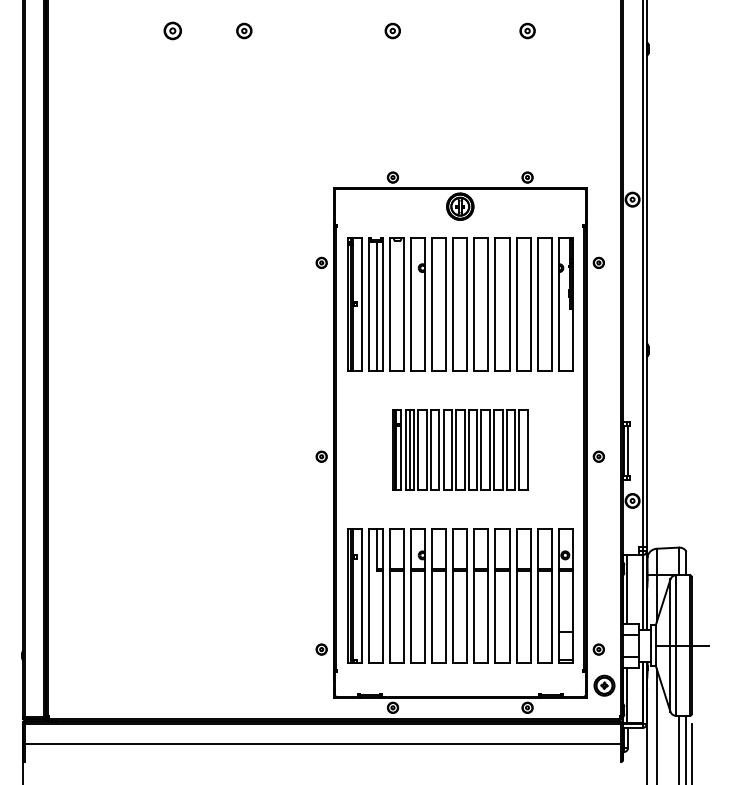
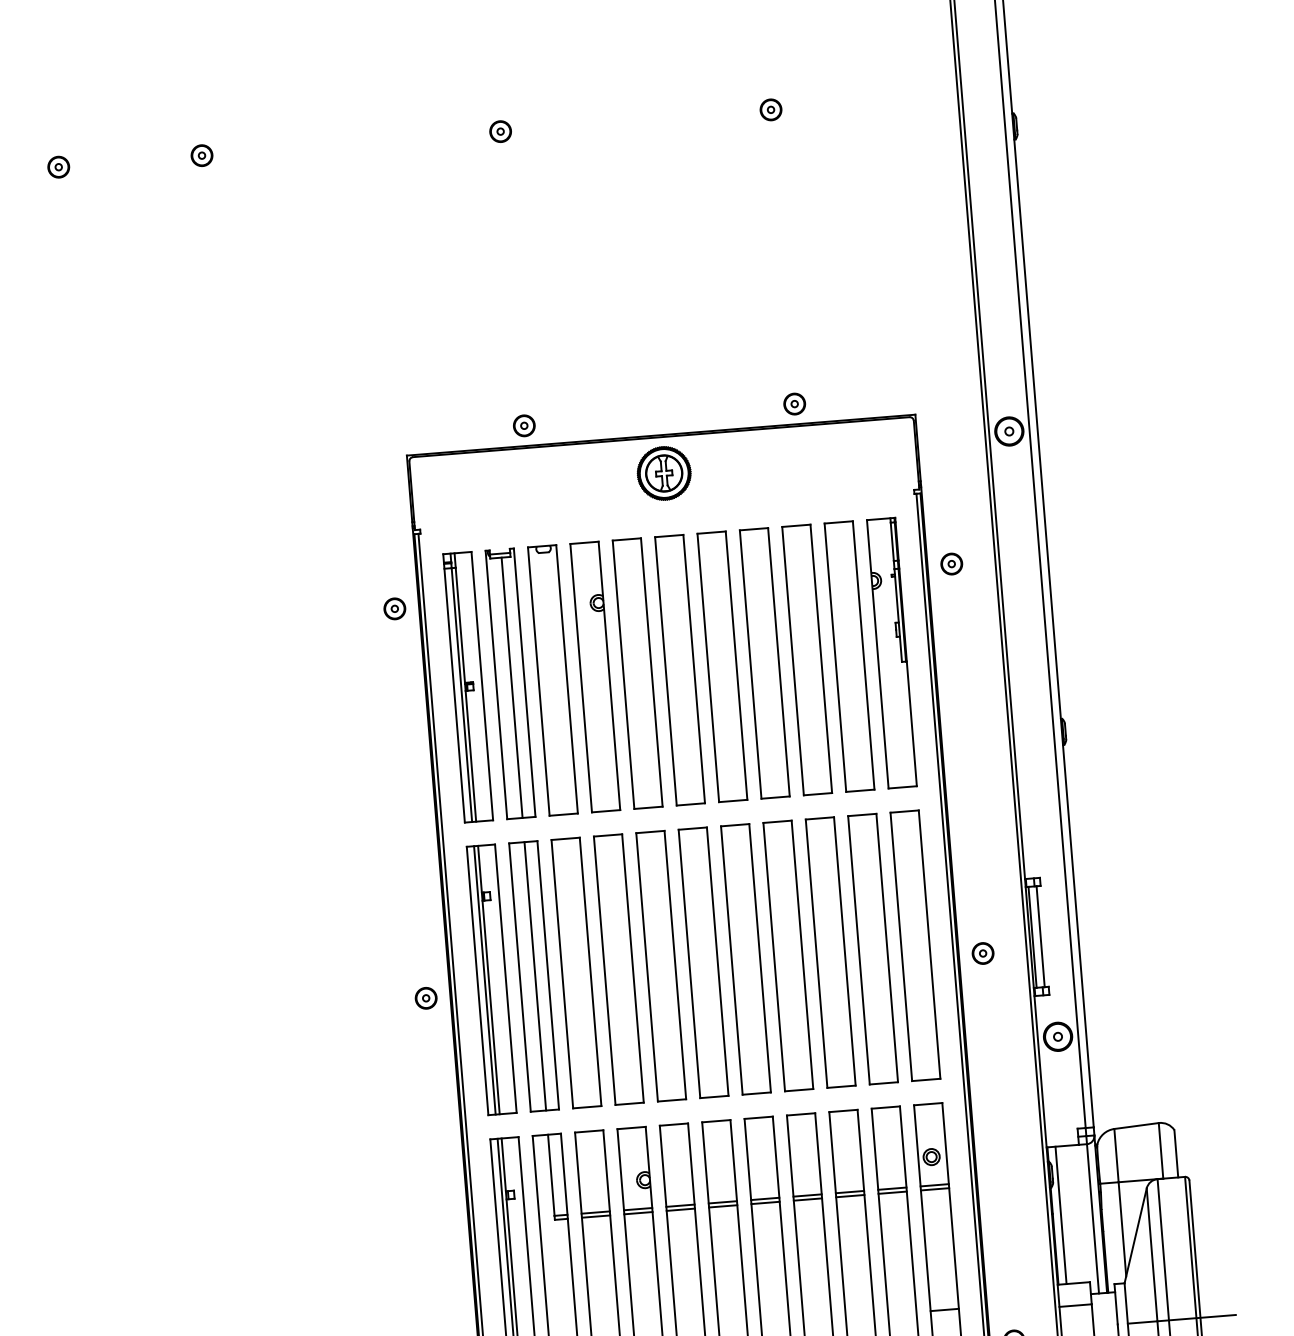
part: (173, 31) -> (59, 167), size x0.62
part: (244, 31) -> (202, 156), size x0.71
part: (393, 31) -> (501, 132), size x0.71
part: (527, 31) -> (770, 110), size x0.71
part: (460, 449) -> (703, 961), size x1.67

